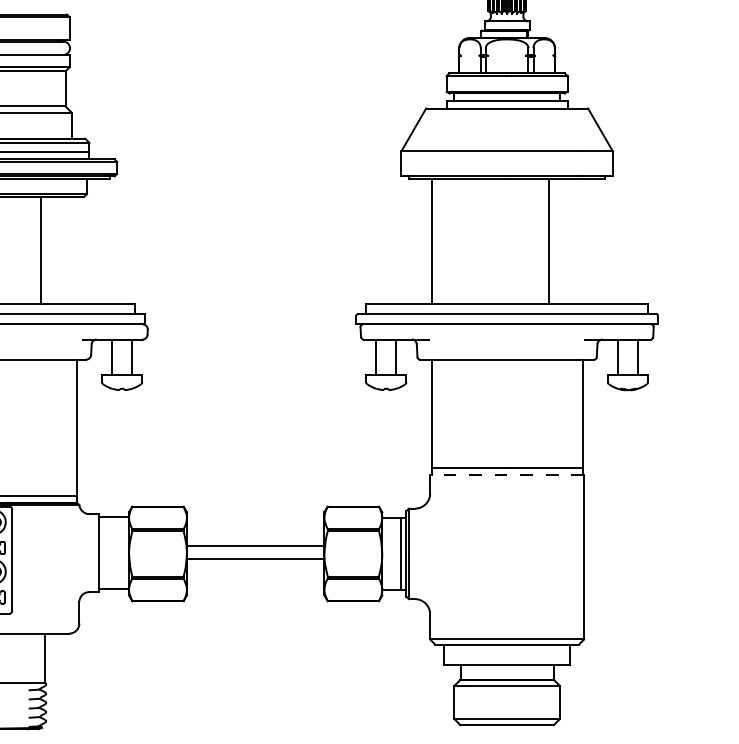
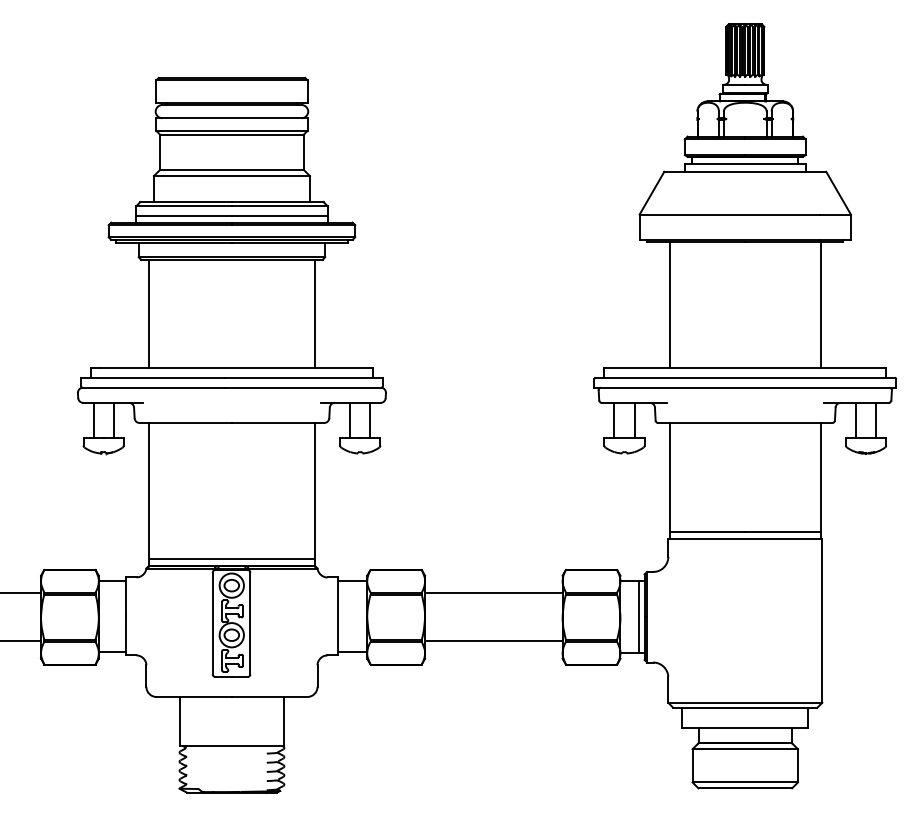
line: (548, 241) -> (820, 304), moved
line: (41, 250) -> (315, 313), moved
line: (507, 475) -> (745, 538), dashed -> solid
line: (255, 546) -> (493, 641), moved
line: (255, 559) -> (493, 593), moved

